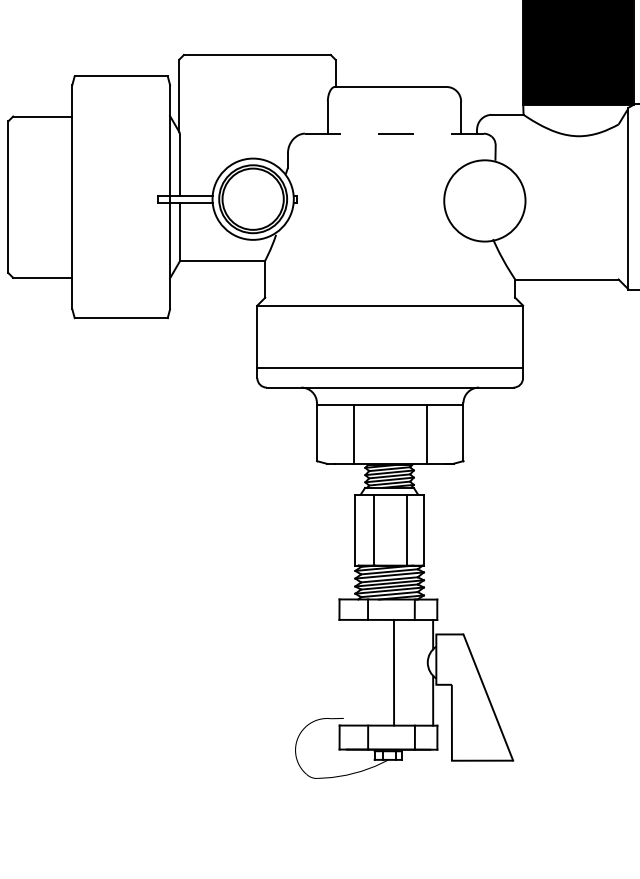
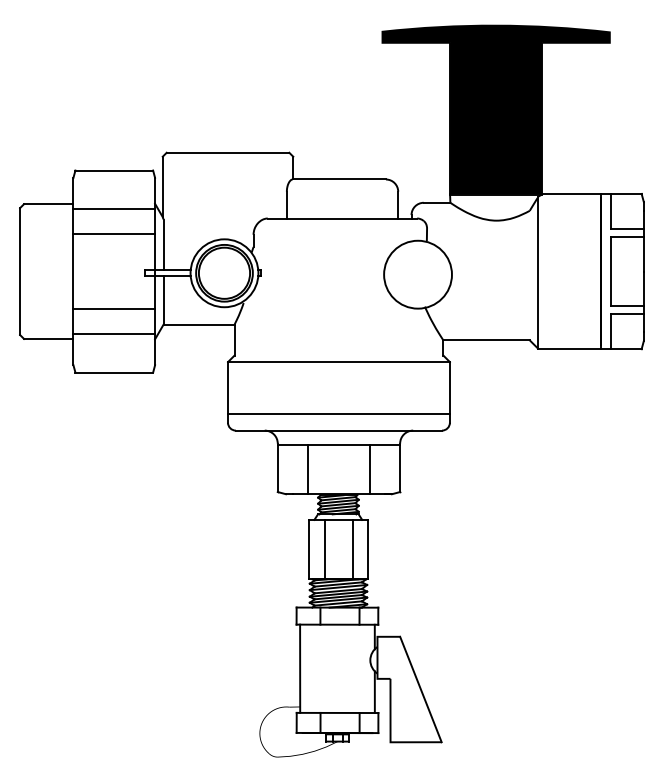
line: (121, 121) -> (114, 208), added
line: (394, 133) -> (342, 218), dashed -> solid
line: (121, 152) -> (114, 234), added
line: (121, 241) -> (114, 308), added
line: (121, 272) -> (114, 334), added
line: (394, 672) -> (300, 668), moved

